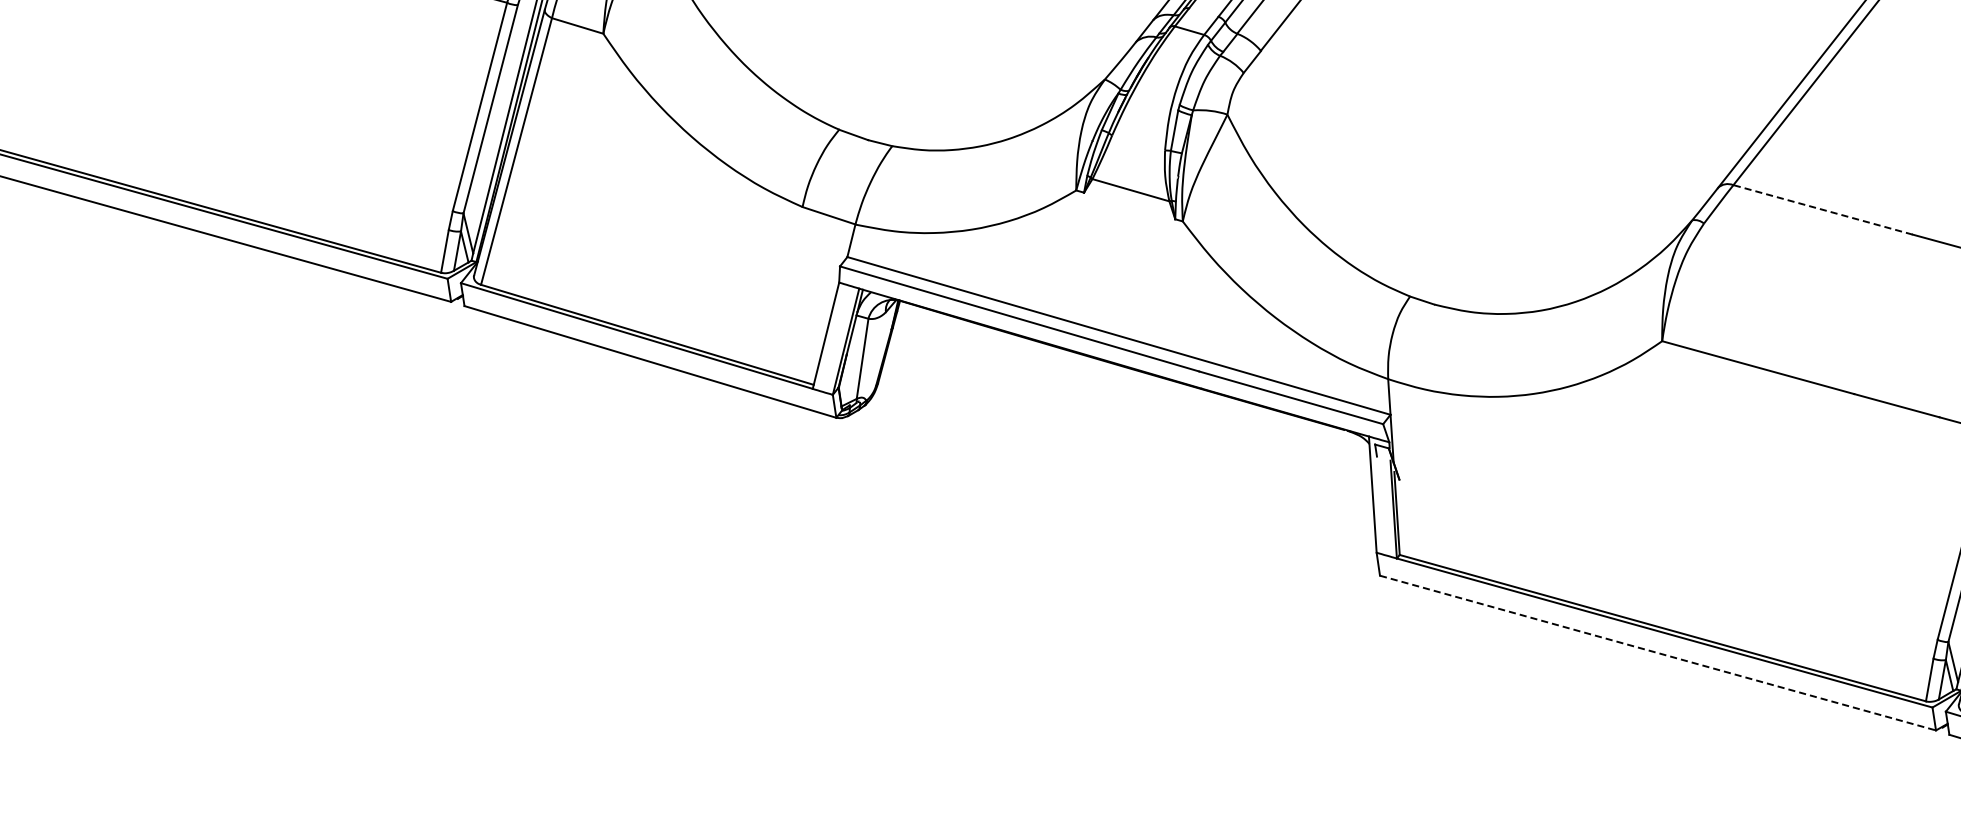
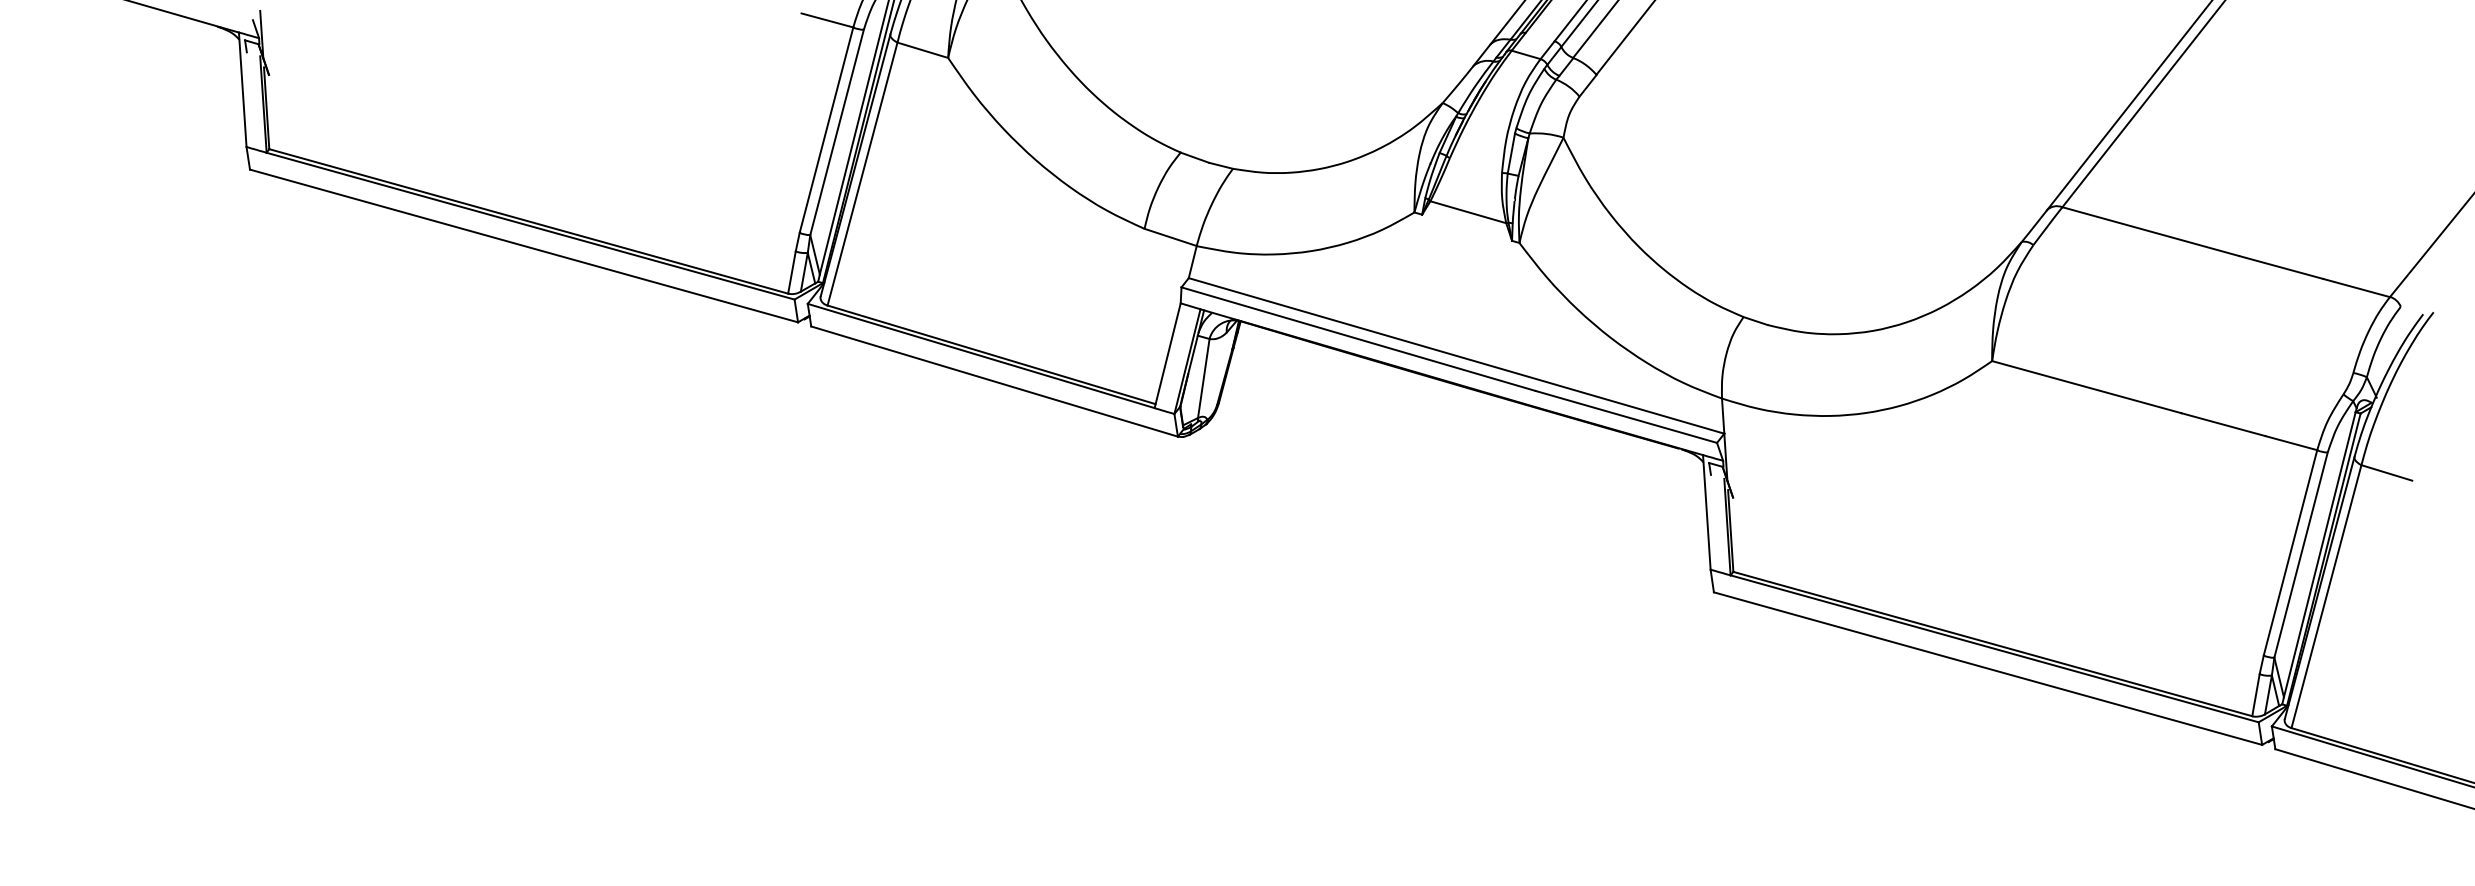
line: (1822, 209) -> (2150, 231), dashed -> solid
line: (1658, 652) -> (1988, 668), dashed -> solid

